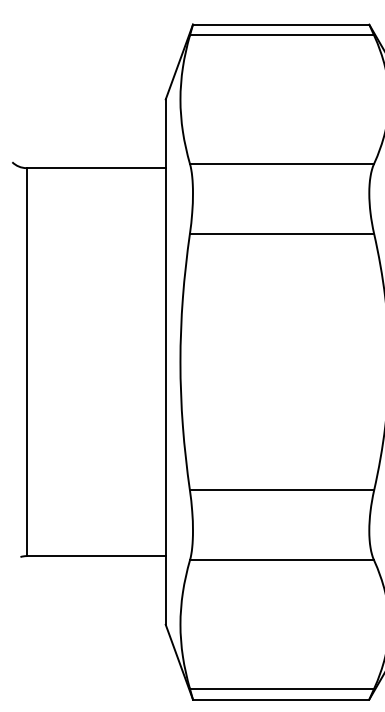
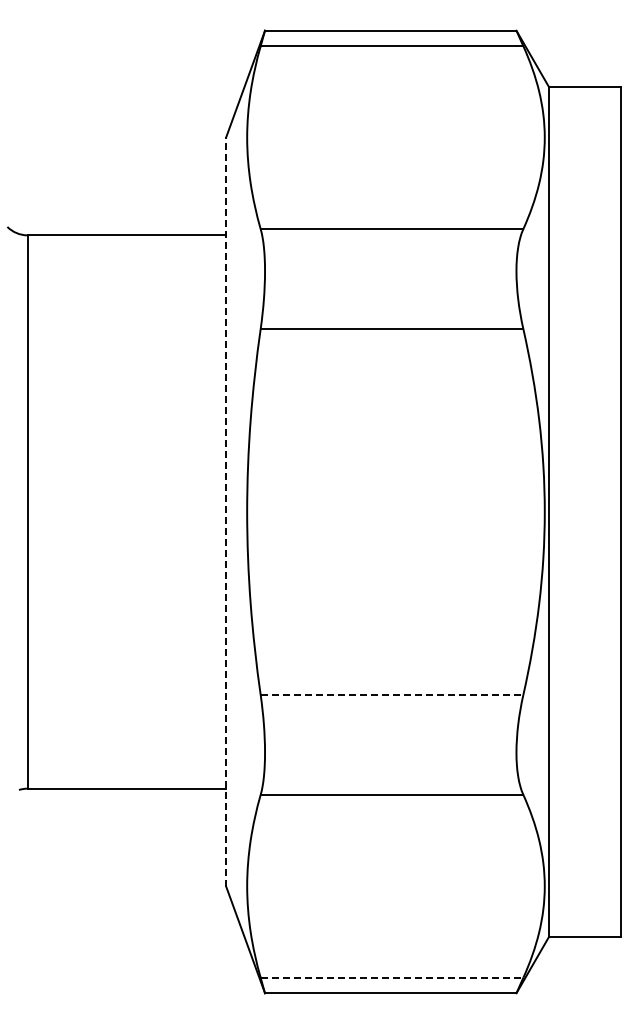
line: (165, 362) -> (226, 512), solid -> dashed
line: (282, 490) -> (392, 694), solid -> dashed
line: (282, 688) -> (392, 977), solid -> dashed

